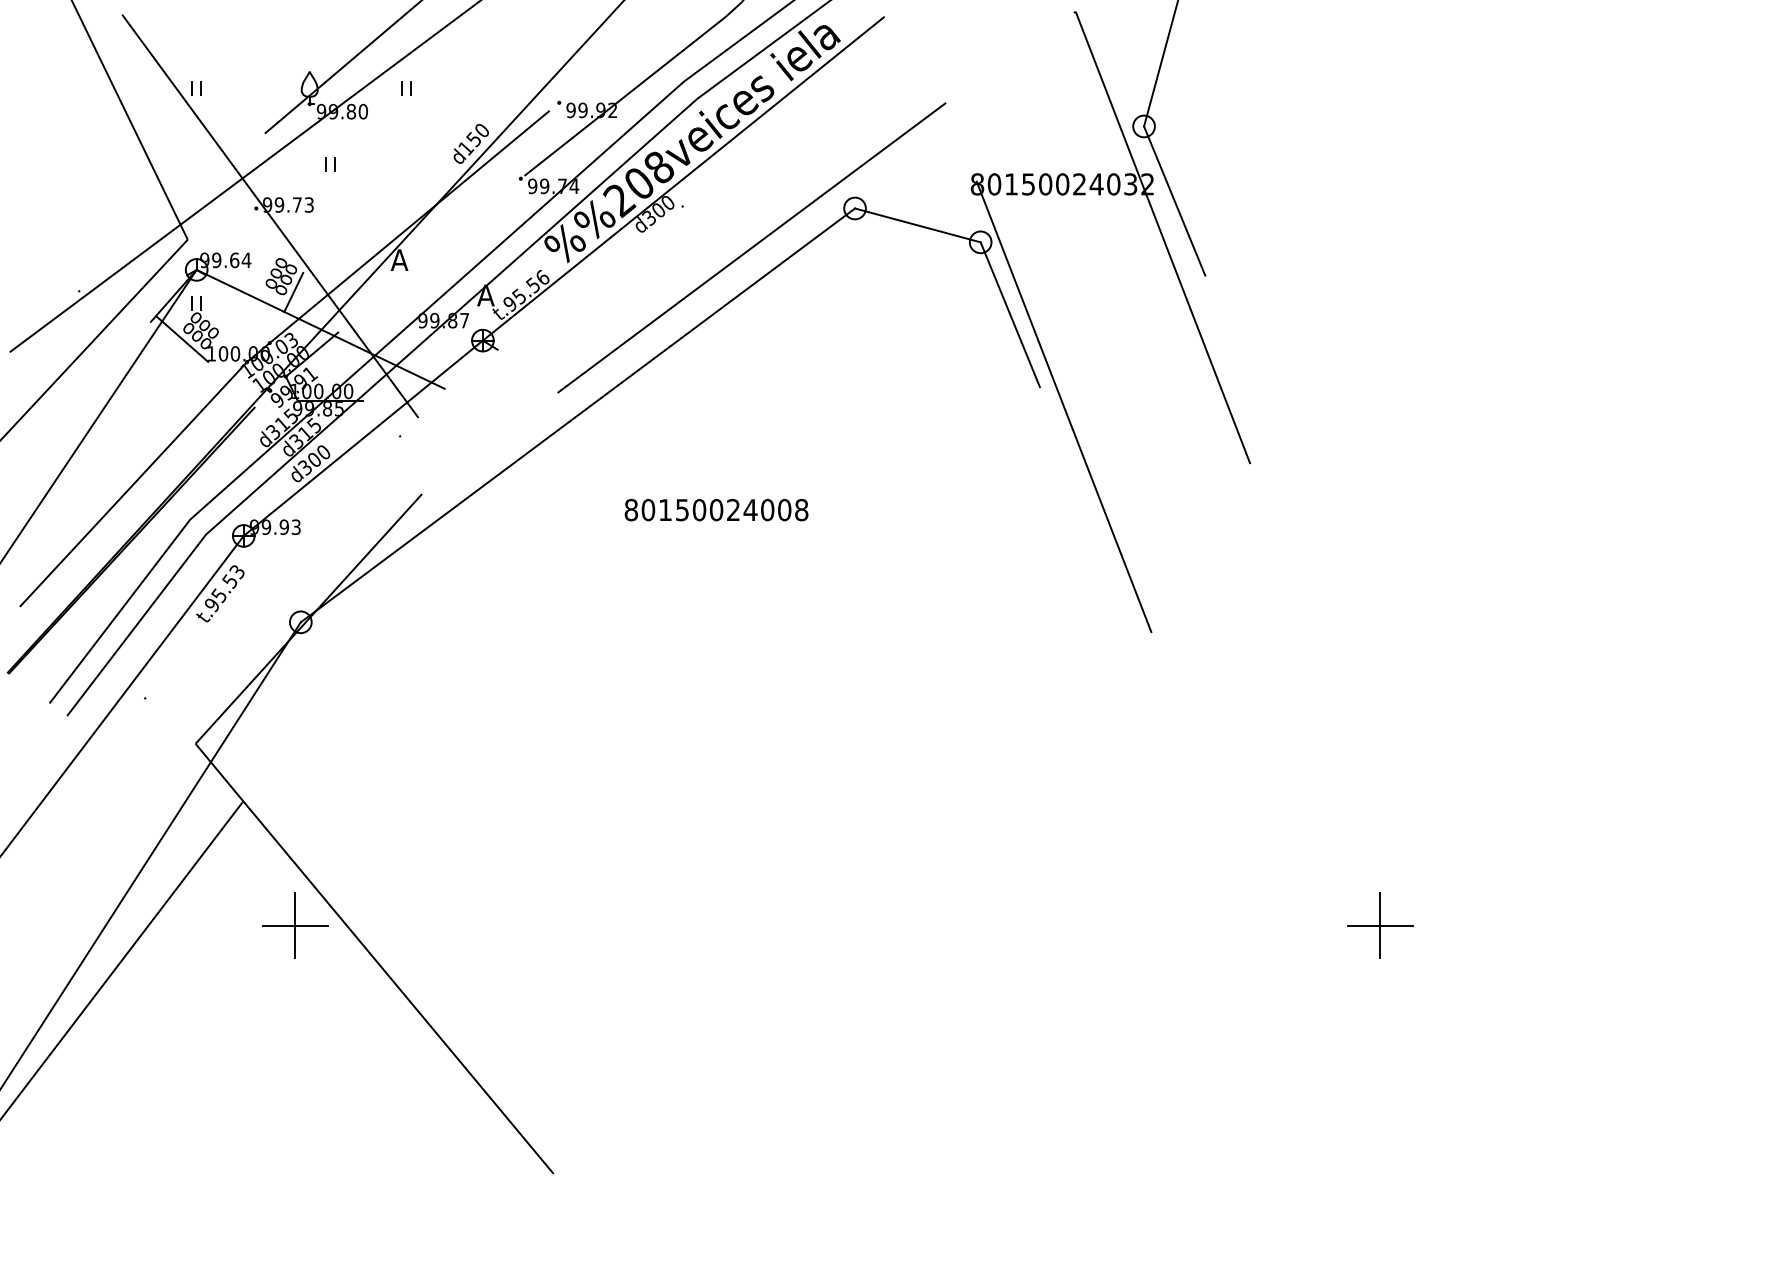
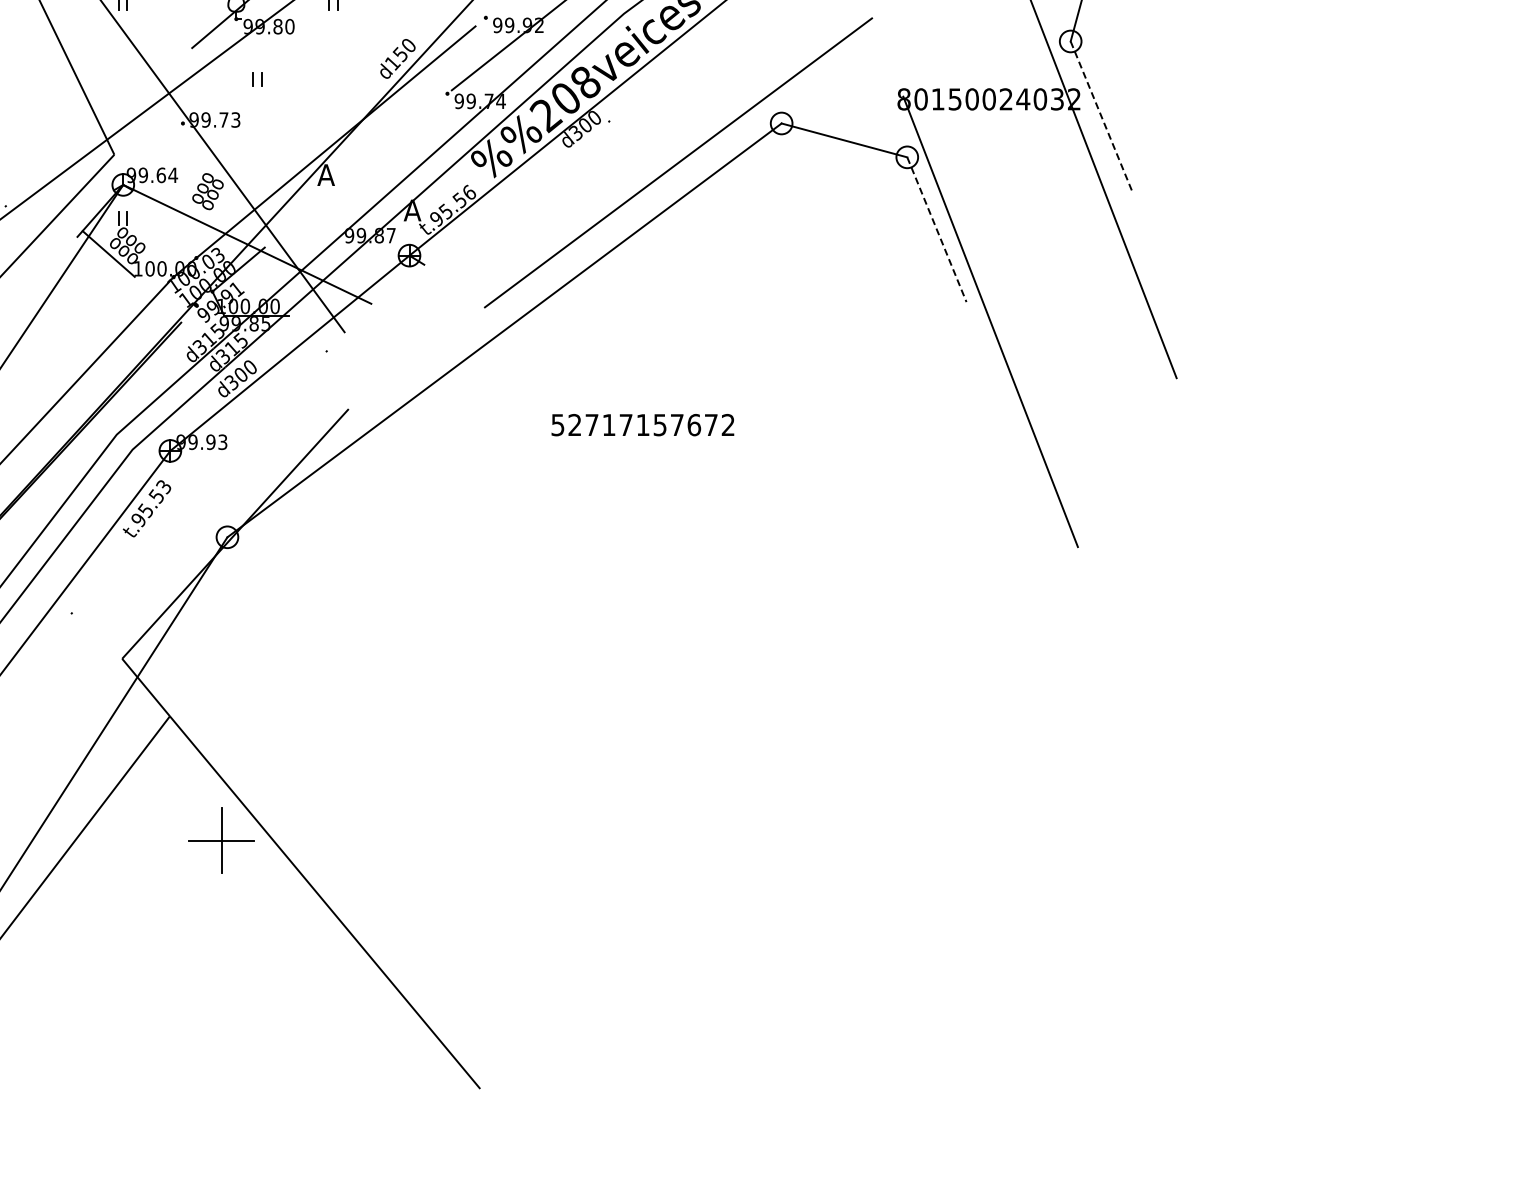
line: (1174, 201) -> (1101, 116), solid -> dashed
line: (293, 292) -> (220, 207), removed
line: (1010, 315) -> (937, 230), solid -> dashed
text: (716, 509) -> (643, 424), 80150024008 -> 52717157672
part: (1380, 925) -> (1307, 840), removed

